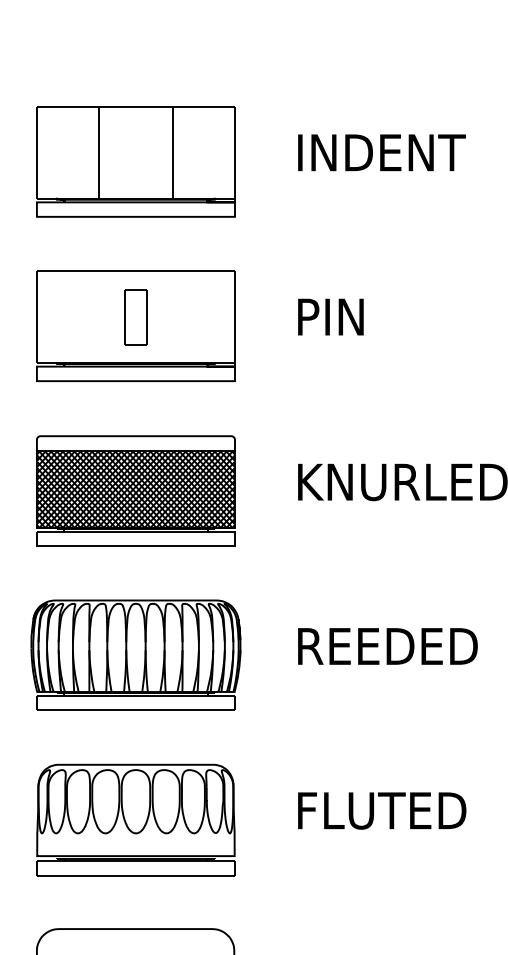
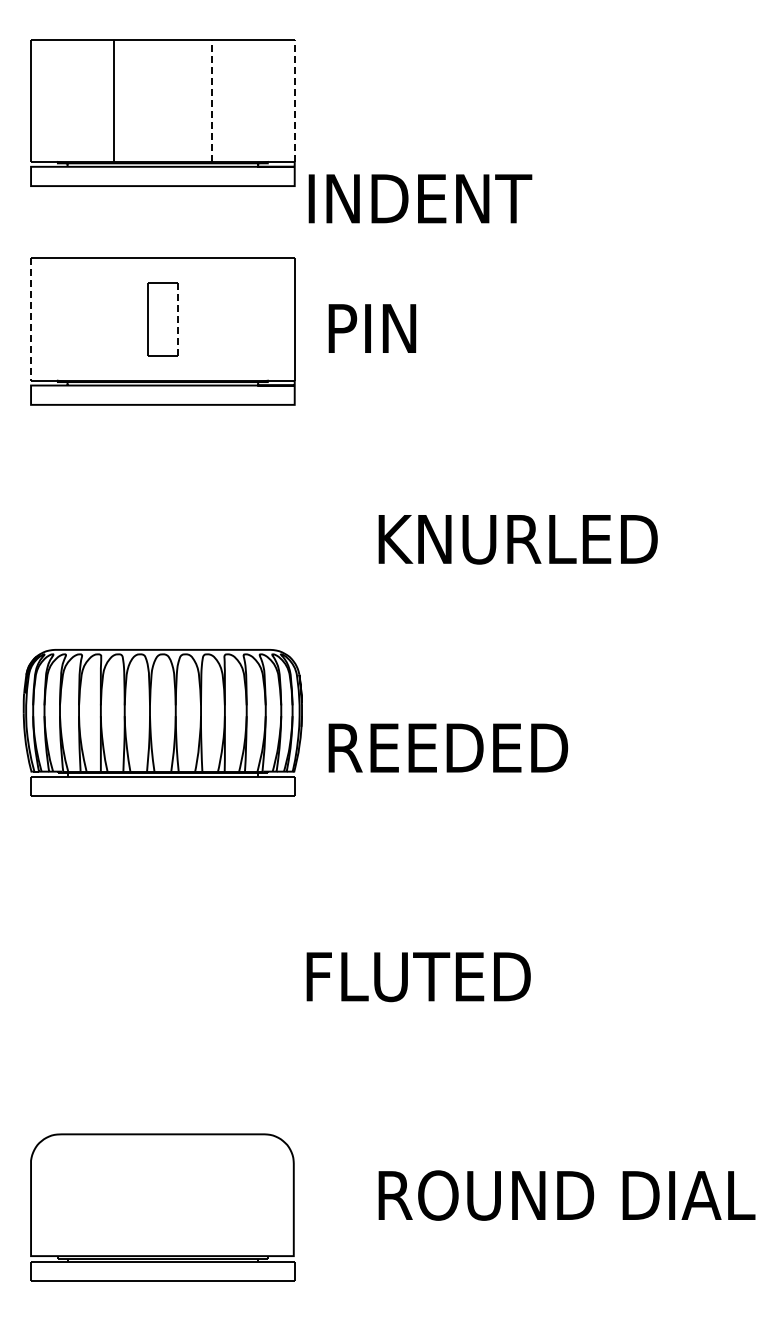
line: (172, 152) -> (211, 100), solid -> dashed
line: (234, 152) -> (294, 100), solid -> dashed
text: (382, 152) -> (420, 198), moved
line: (37, 317) -> (31, 320), solid -> dashed
line: (146, 317) -> (177, 319), solid -> dashed
text: (330, 317) -> (372, 328), moved
part: (135, 491) -> (162, 551), removed
text: (388, 646) -> (448, 747), moved
part: (135, 655) -> (162, 722), moved
text: (382, 811) -> (418, 977), moved
part: (135, 819) -> (162, 988), removed

